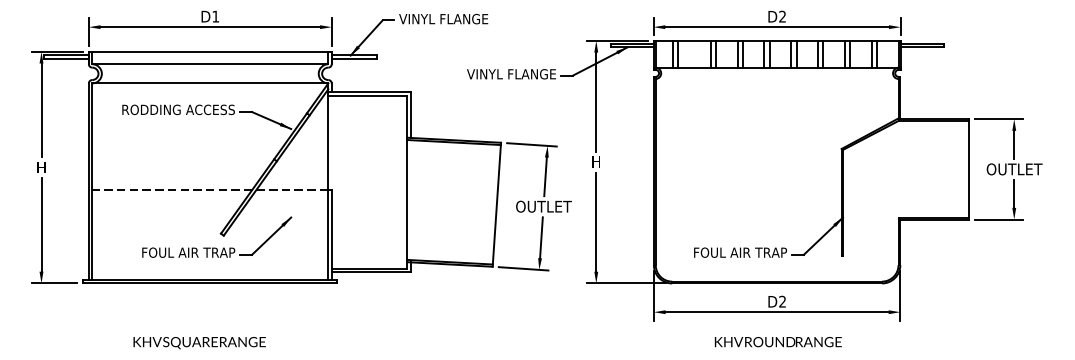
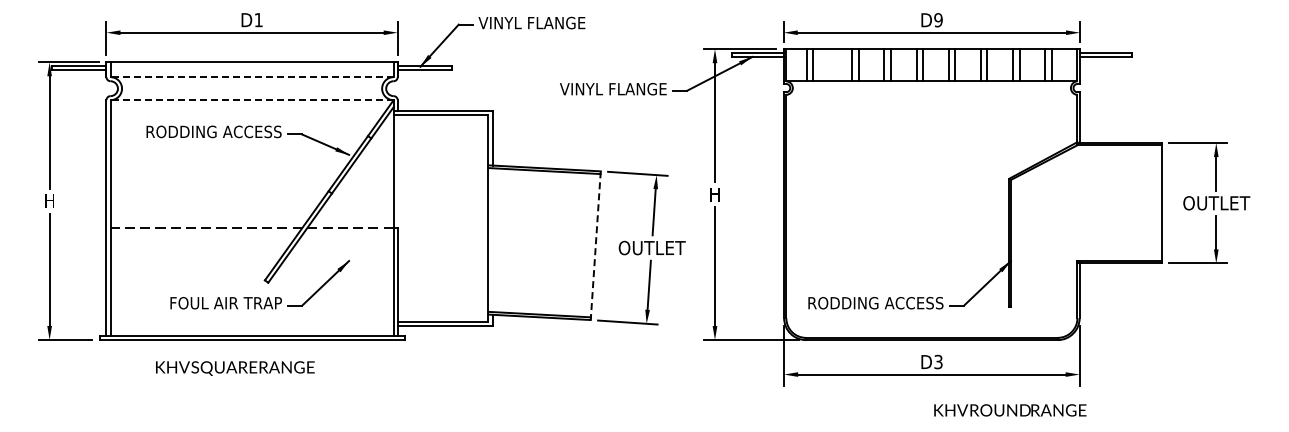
text: (782, 16) -> (938, 20), D2 -> D9
line: (210, 64) -> (252, 77), solid -> dashed
line: (210, 83) -> (252, 100), solid -> dashed
line: (496, 204) -> (595, 245), solid -> dashed
text: (730, 252) -> (875, 303), FOUL AIR TRAP -> RODDING ACCESS
text: (782, 302) -> (938, 362), D2 -> D3
text: (778, 342) -> (1010, 410), moved
text: (199, 343) -> (235, 368), moved

